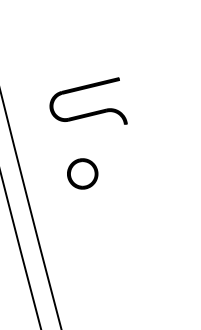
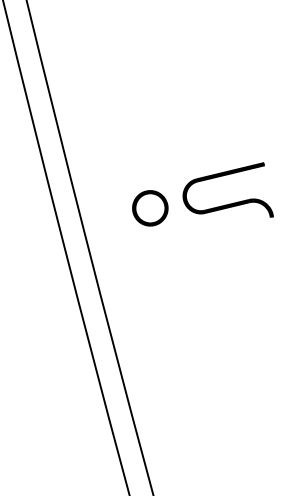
part: (84, 89) -> (223, 176), moved

